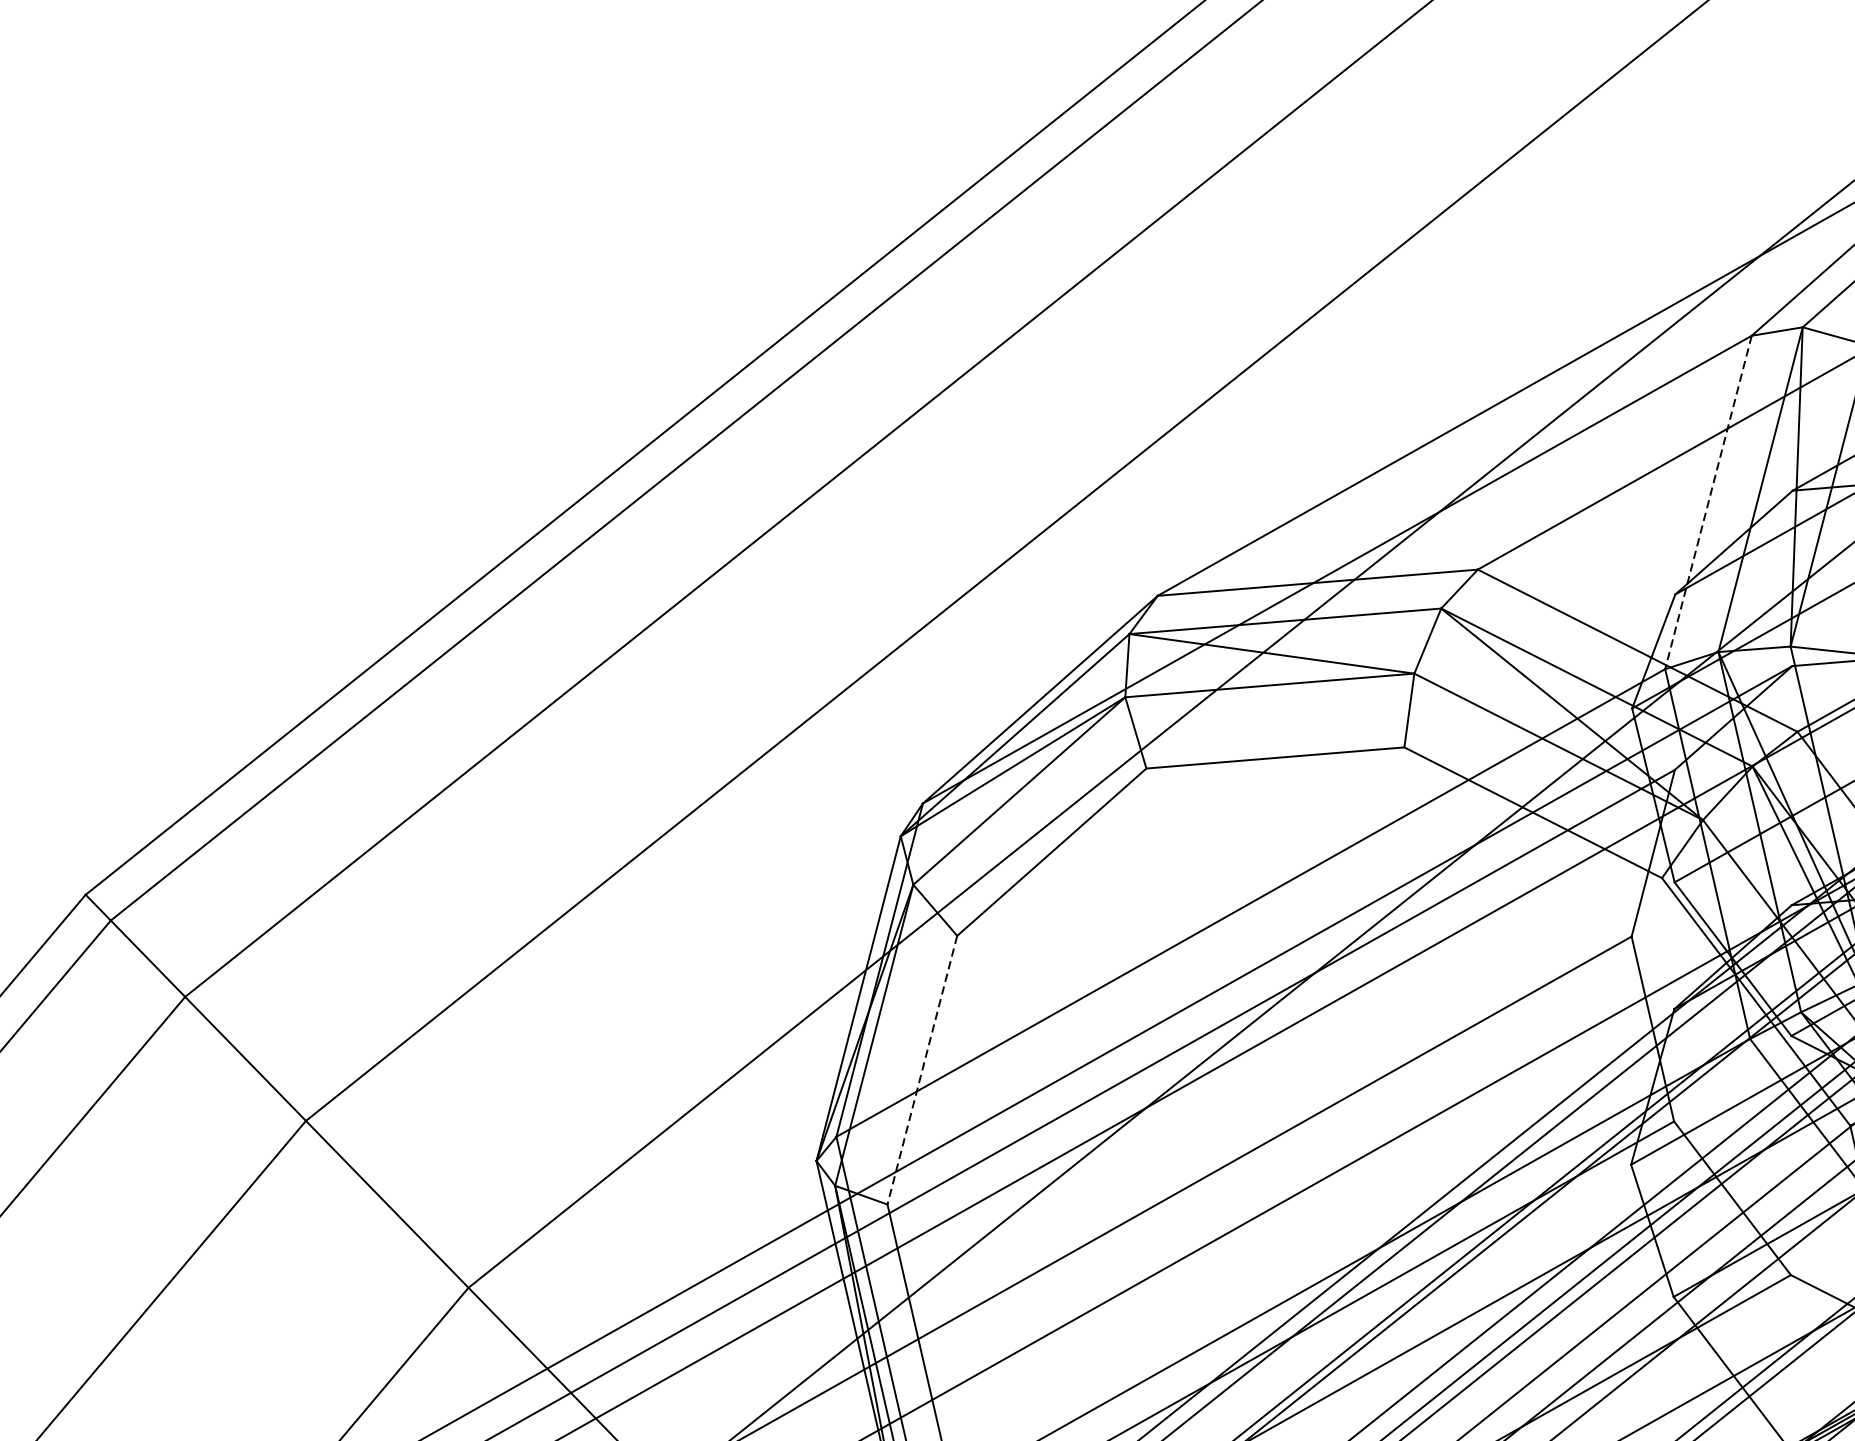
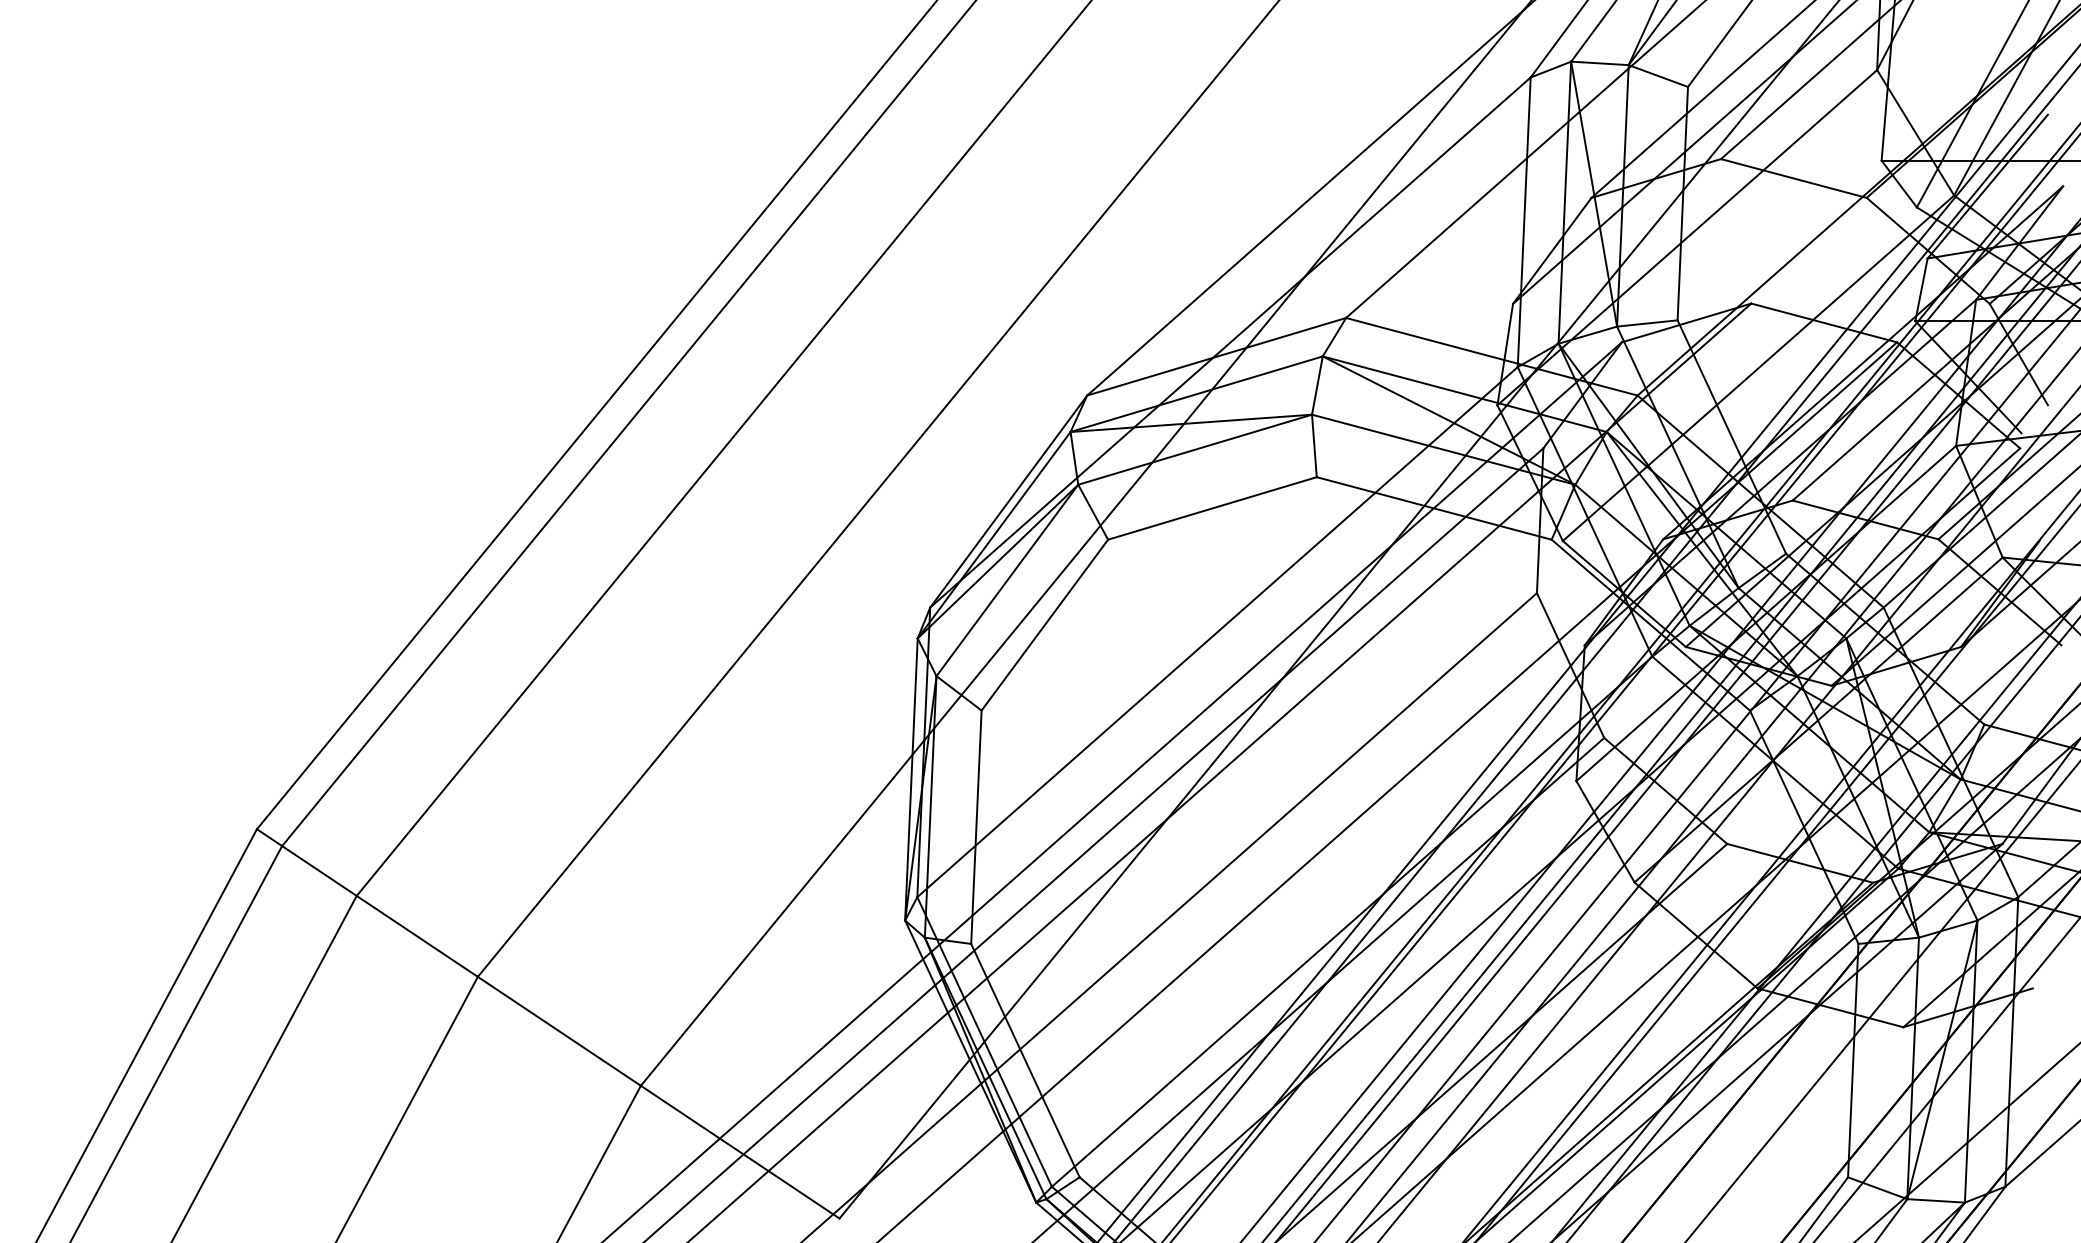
line: (1708, 502) -> (1524, 222), dashed -> solid
line: (922, 1070) -> (976, 827), dashed -> solid

